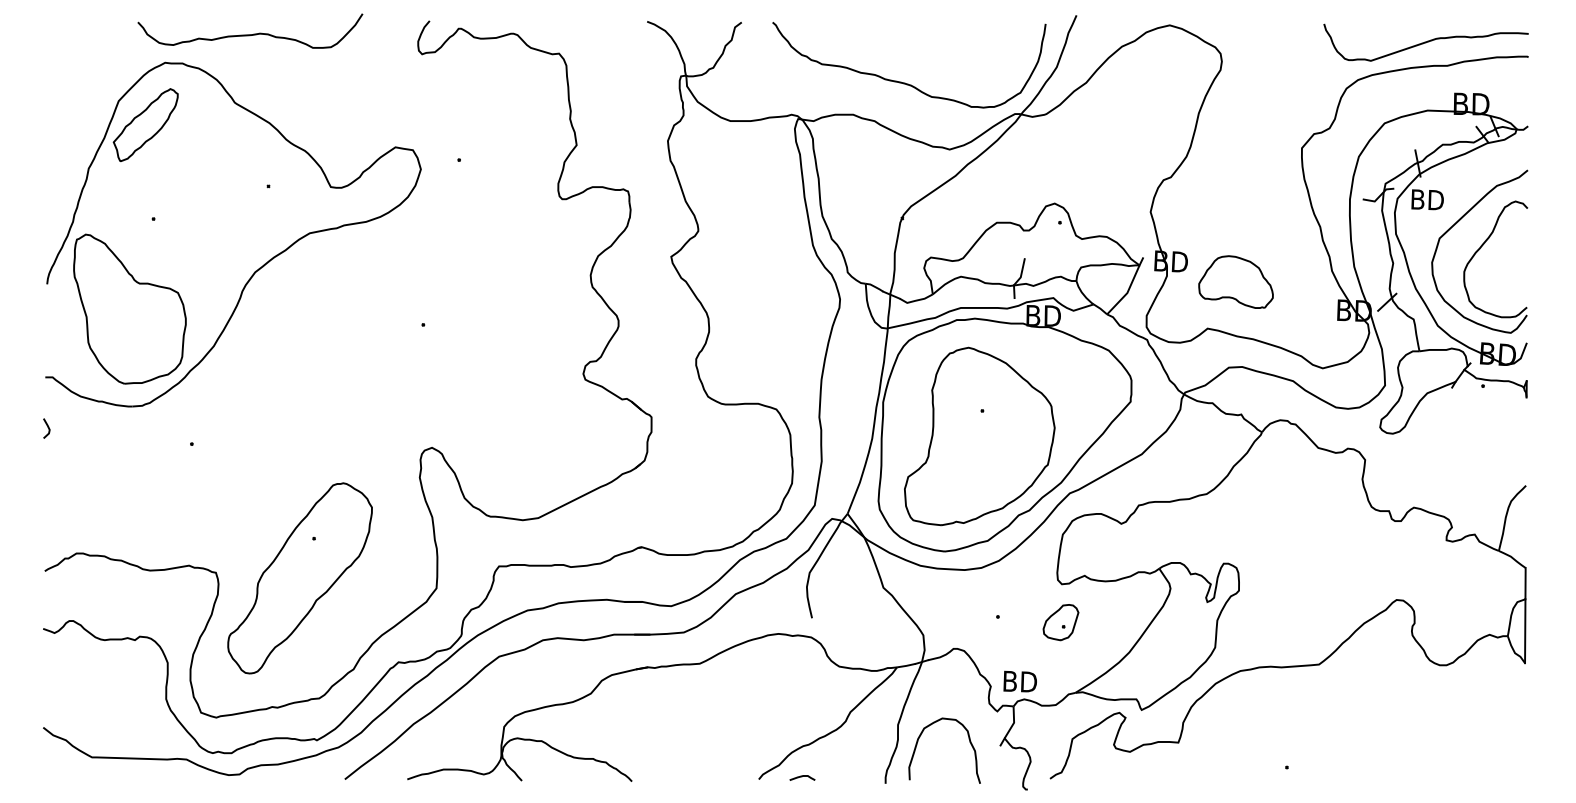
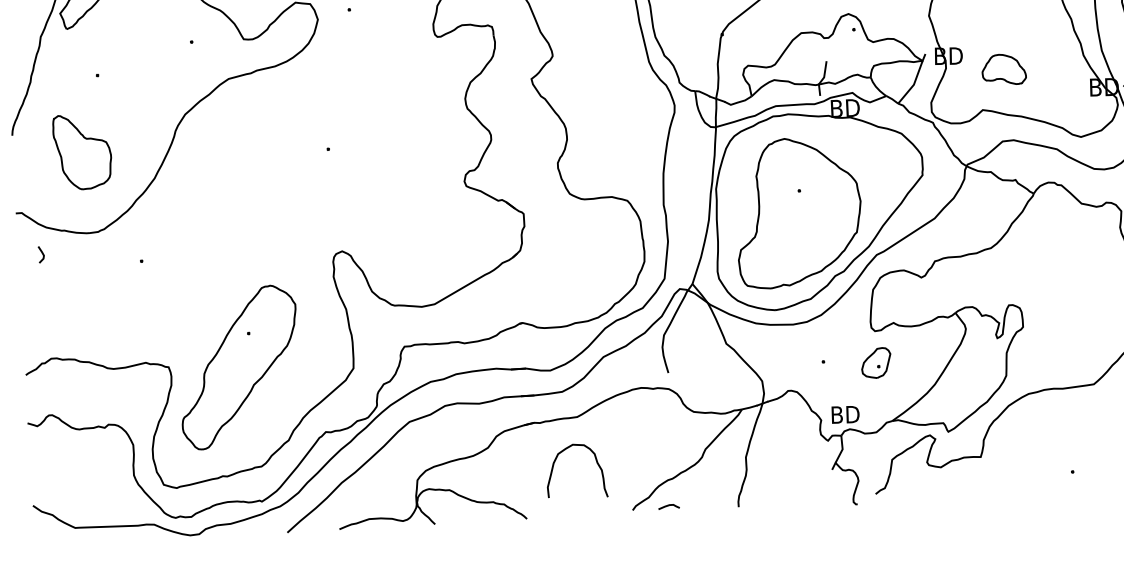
part: (1235, 281) -> (1003, 69), size x0.7
part: (129, 308) -> (82, 151), size x0.6
line: (47, 427) -> (41, 253), moved
curve: (969, 742) -> (596, 463), moved

